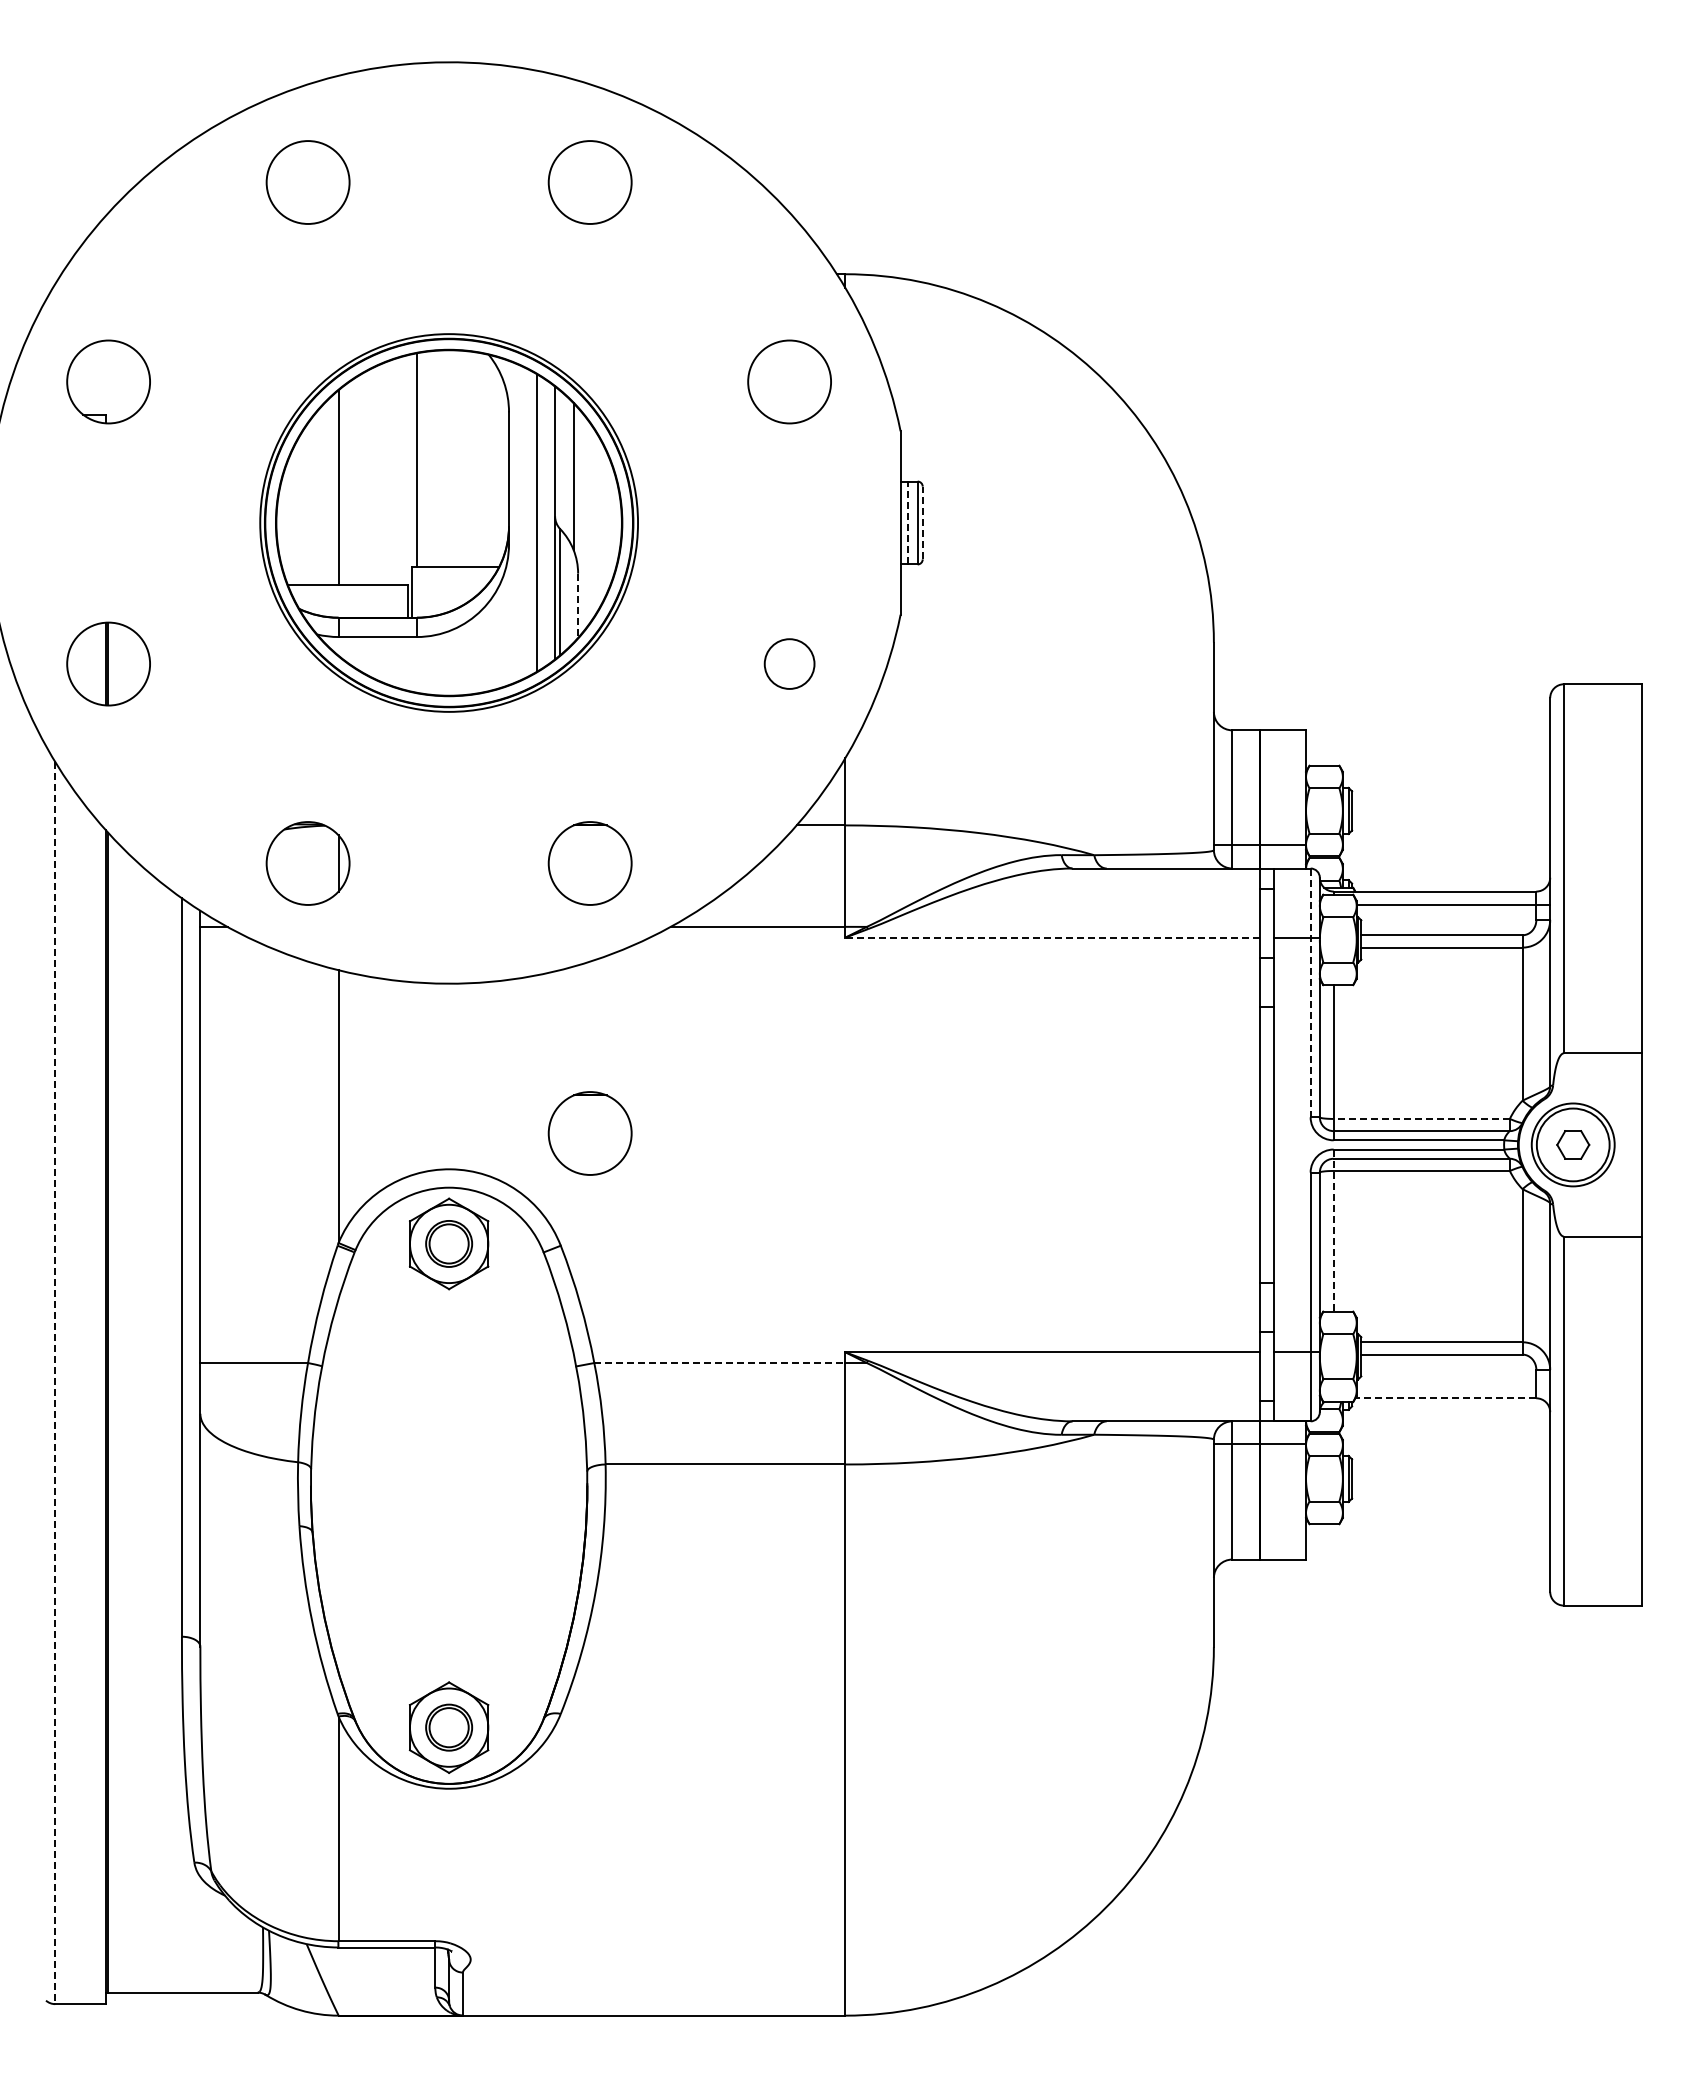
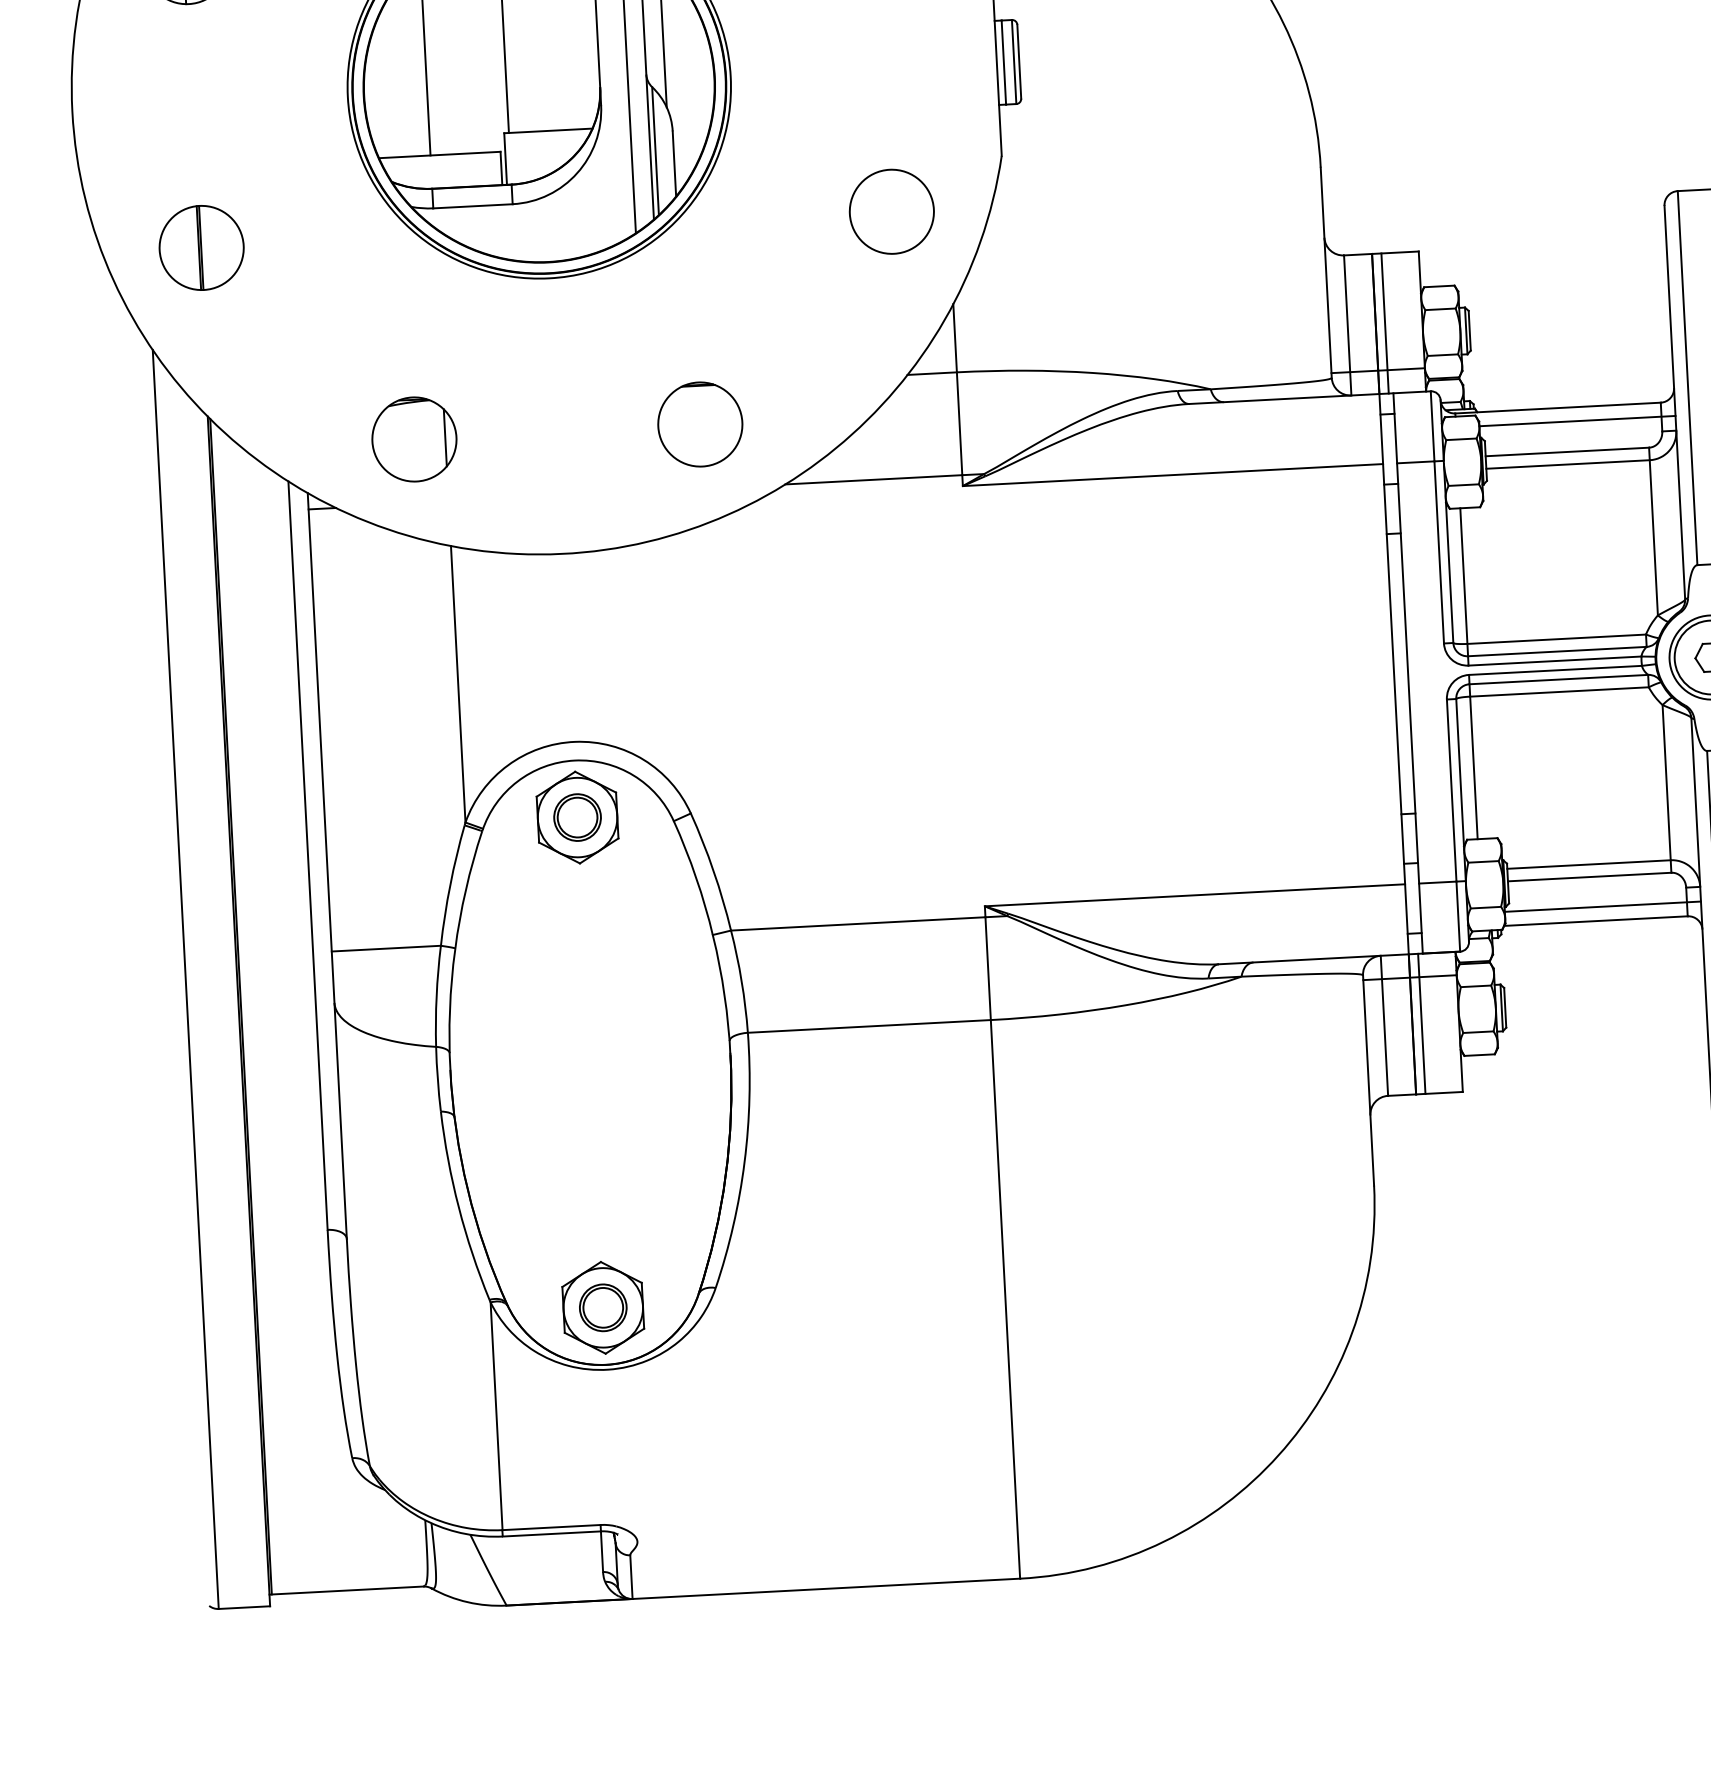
line: (907, 522) -> (1003, 62), dashed -> solid
line: (922, 522) -> (1019, 61), dashed -> solid
line: (578, 606) -> (674, 164), dashed -> solid
circle: (789, 663) -> (891, 211), size x1.67
line: (1269, 799) -> (1385, 323), added
line: (1052, 937) -> (1172, 474), dashed -> solid
line: (1310, 993) -> (1437, 518), dashed -> solid
line: (1421, 1118) -> (1556, 638), dashed -> solid
part: (589, 1133) -> (713, 698), removed
line: (1333, 1231) -> (1473, 757), dashed -> solid
line: (719, 1363) -> (857, 924), dashed -> solid
line: (55, 1383) -> (186, 979), dashed -> solid
line: (1453, 1384) -> (1602, 906), added
line: (1445, 1398) -> (1595, 921), dashed -> solid
line: (1269, 1490) -> (1422, 1023), added

